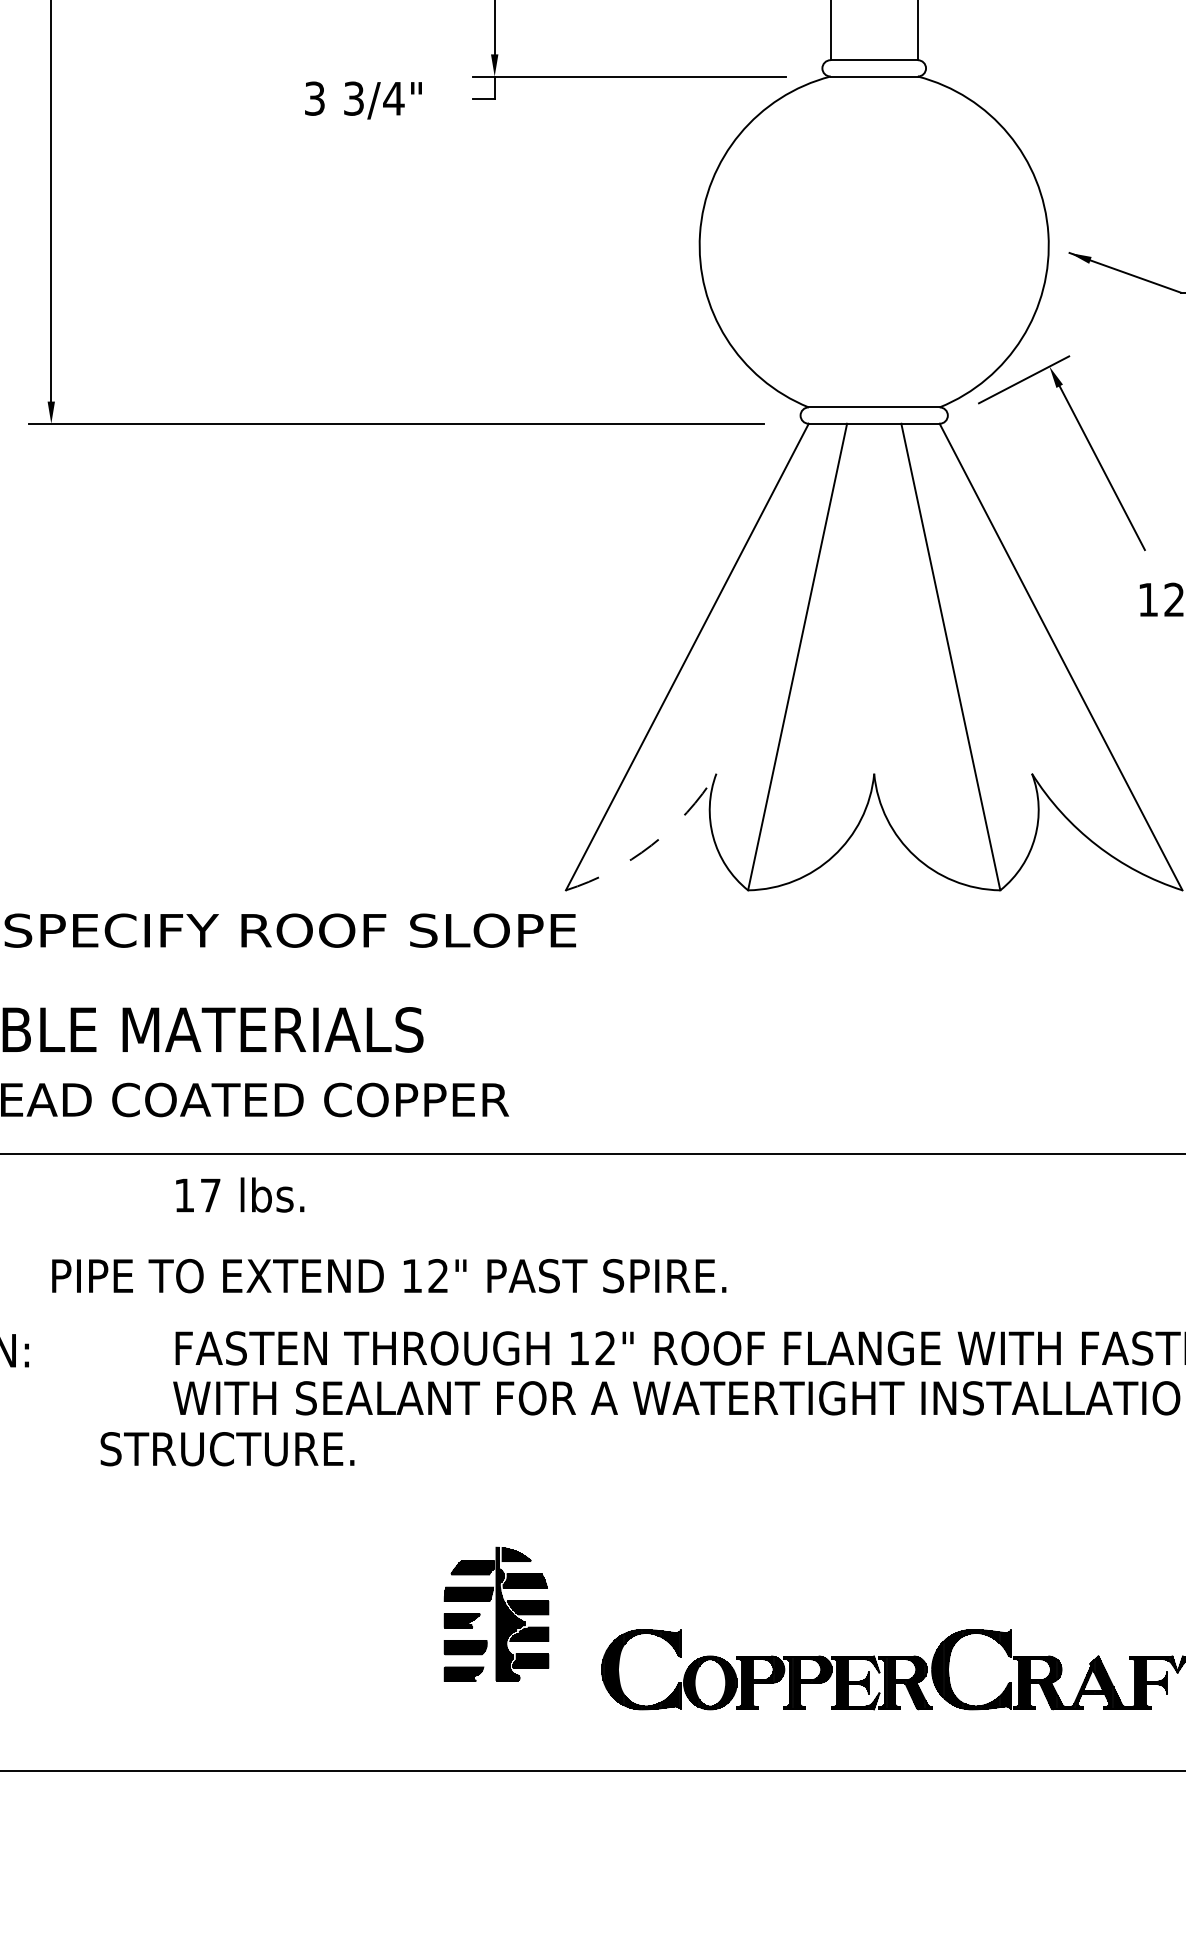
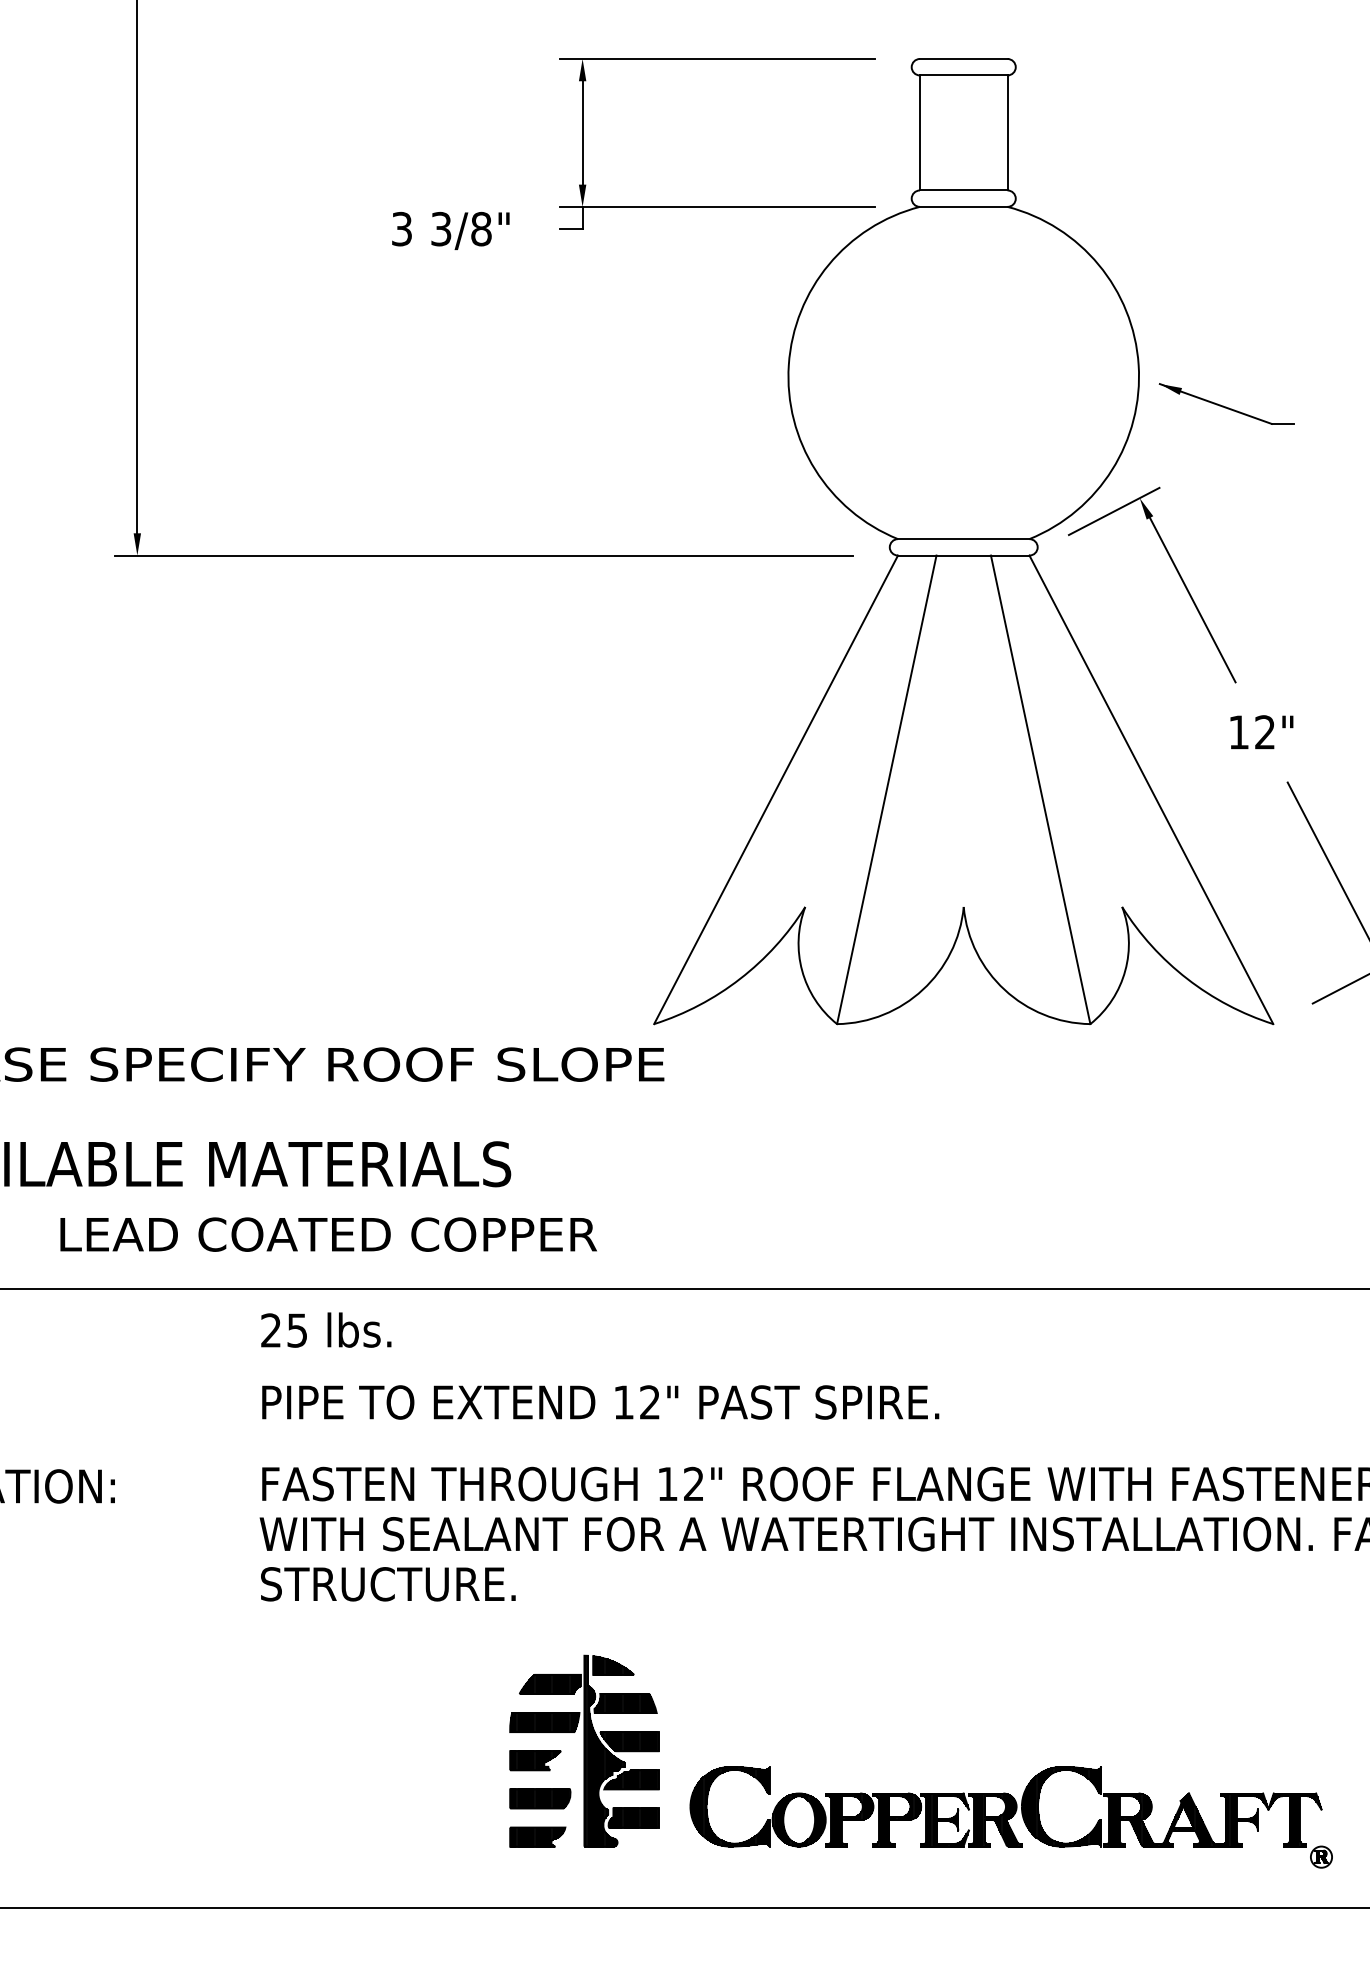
text: (394, 98) -> (481, 228), 3/4" -> 3/8"
arc: (651, 844) -> (740, 978), dashed -> solid
text: (197, 1195) -> (284, 1330), 17 -> 25
text: (389, 1276) -> (600, 1402), moved
text: (227, 1449) -> (388, 1584), moved
part: (496, 1613) -> (584, 1750), size x1.43

